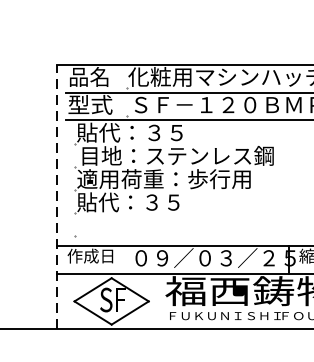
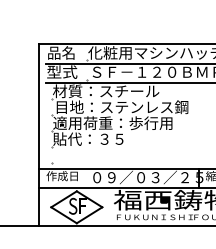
text: (154, 133) -> (106, 91), 貼代：３５ -> 材質：スチール
line: (57, 196) -> (39, 135), dashed -> solid

